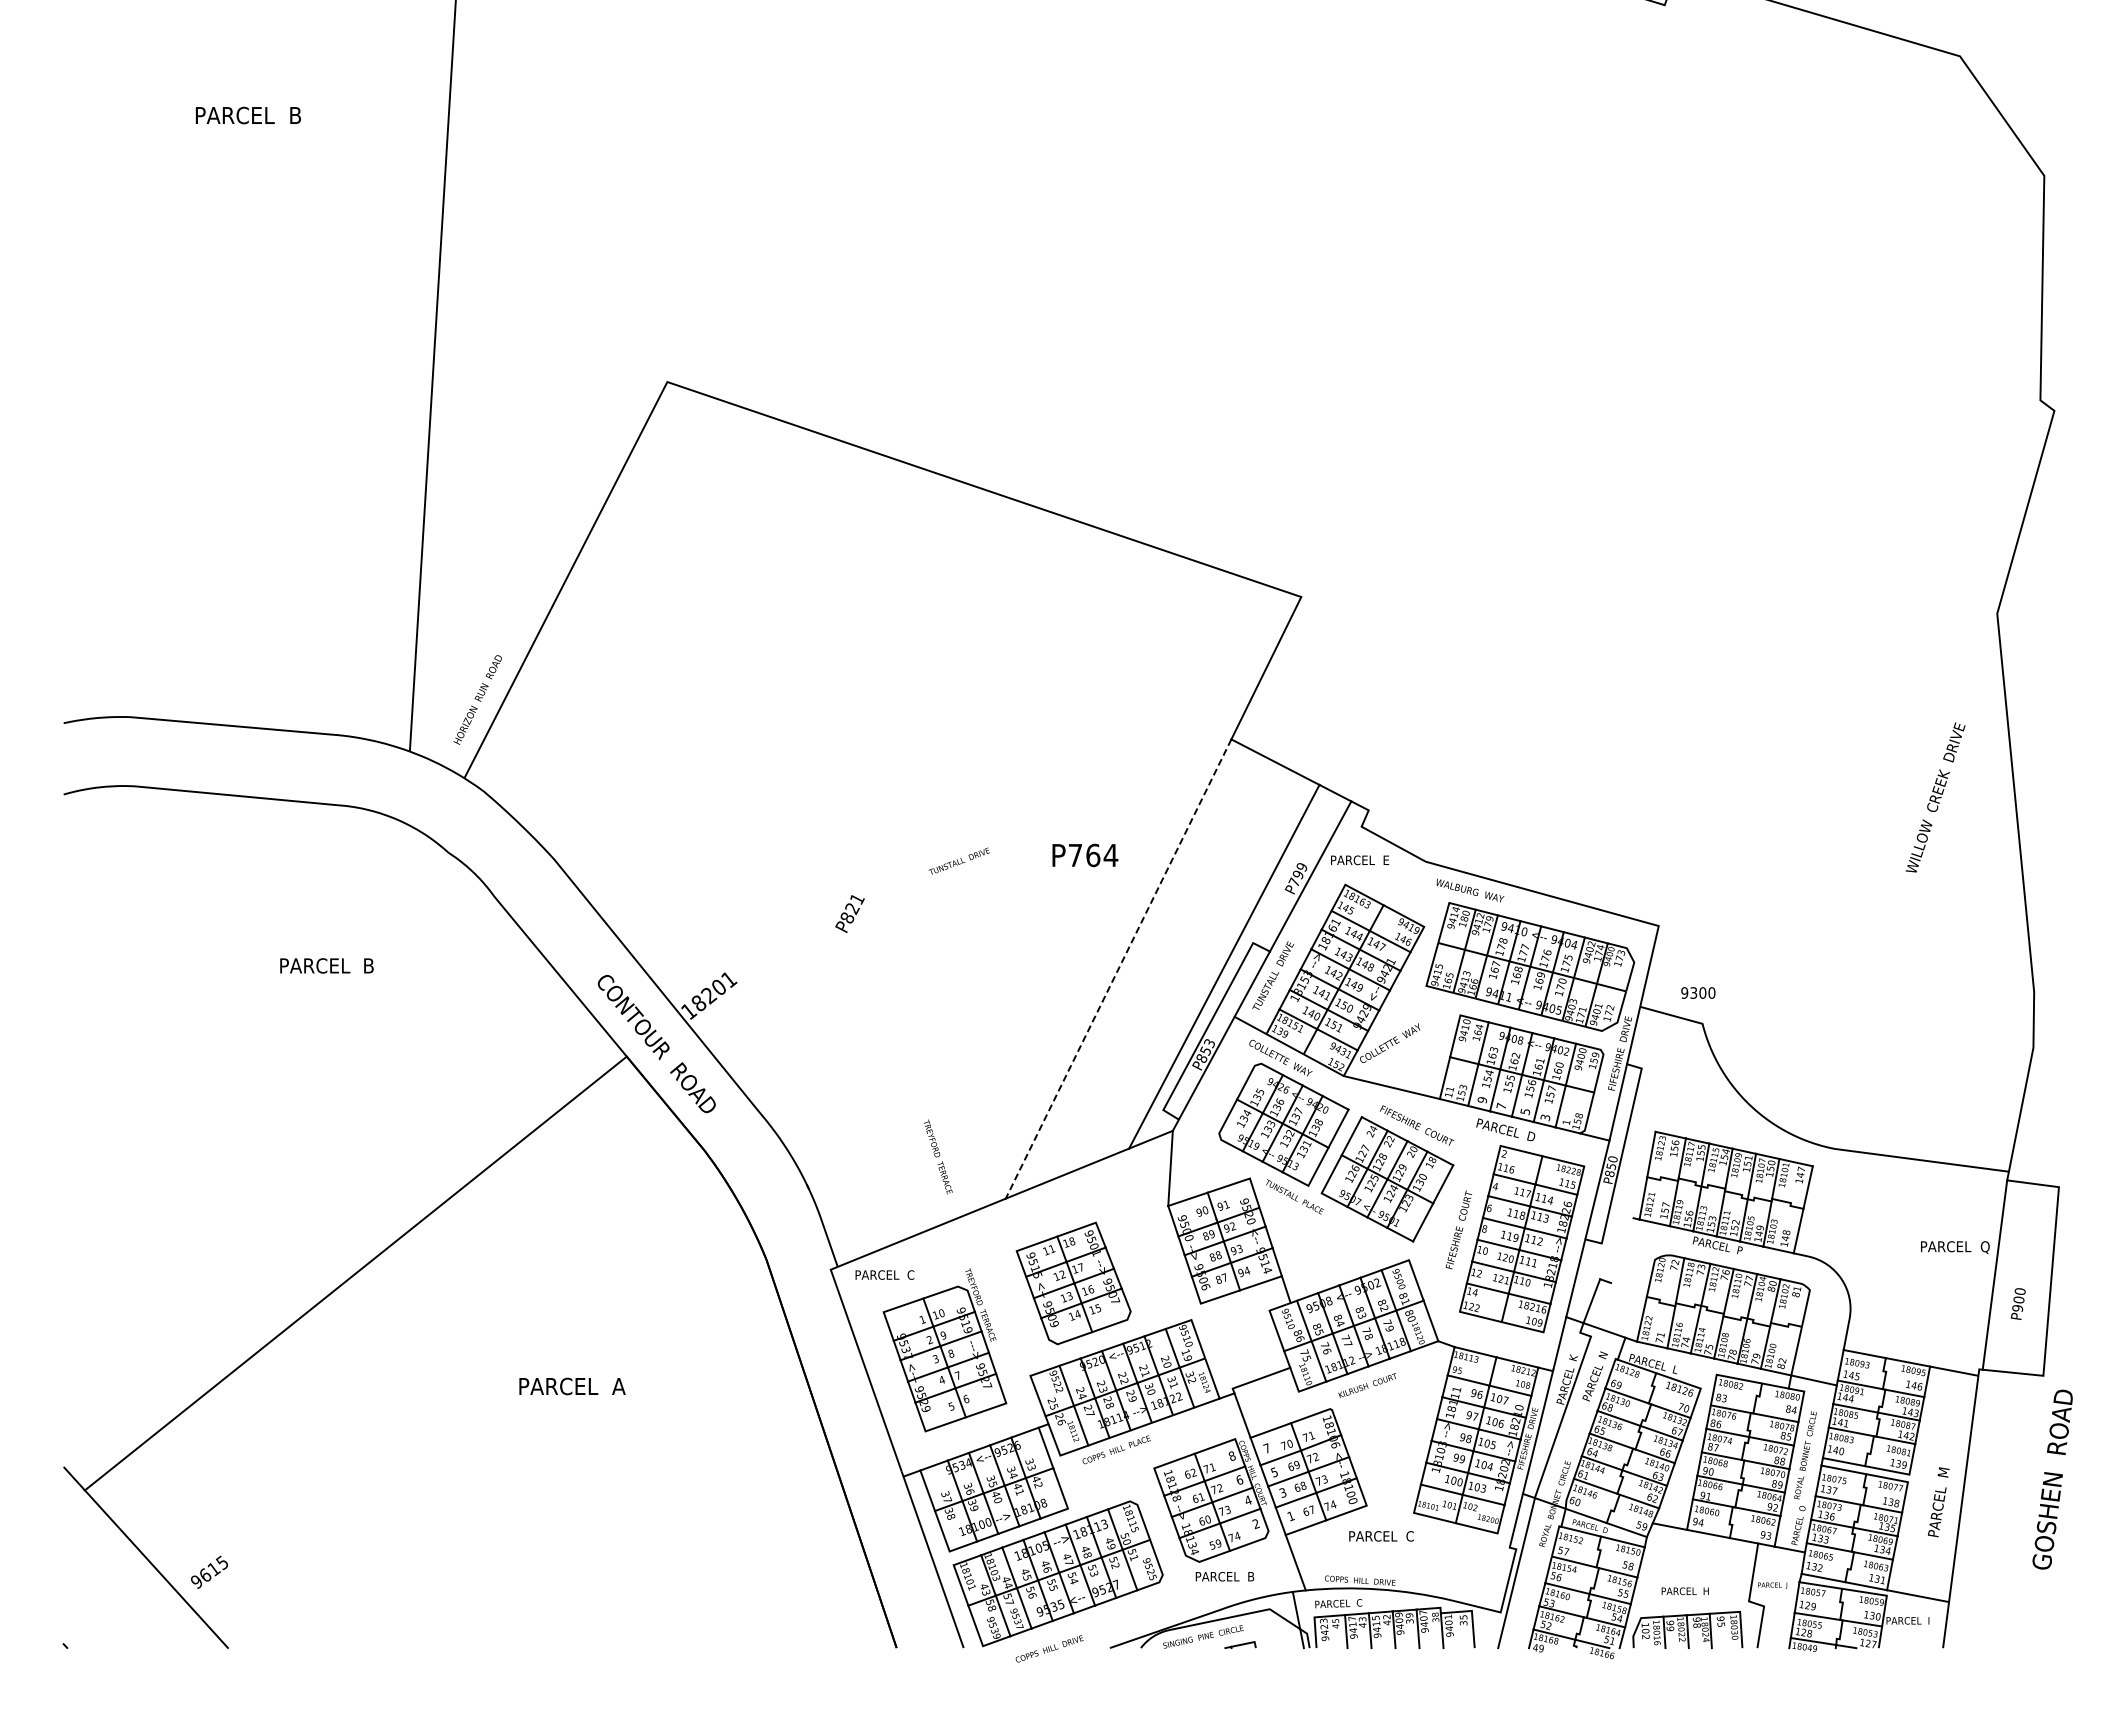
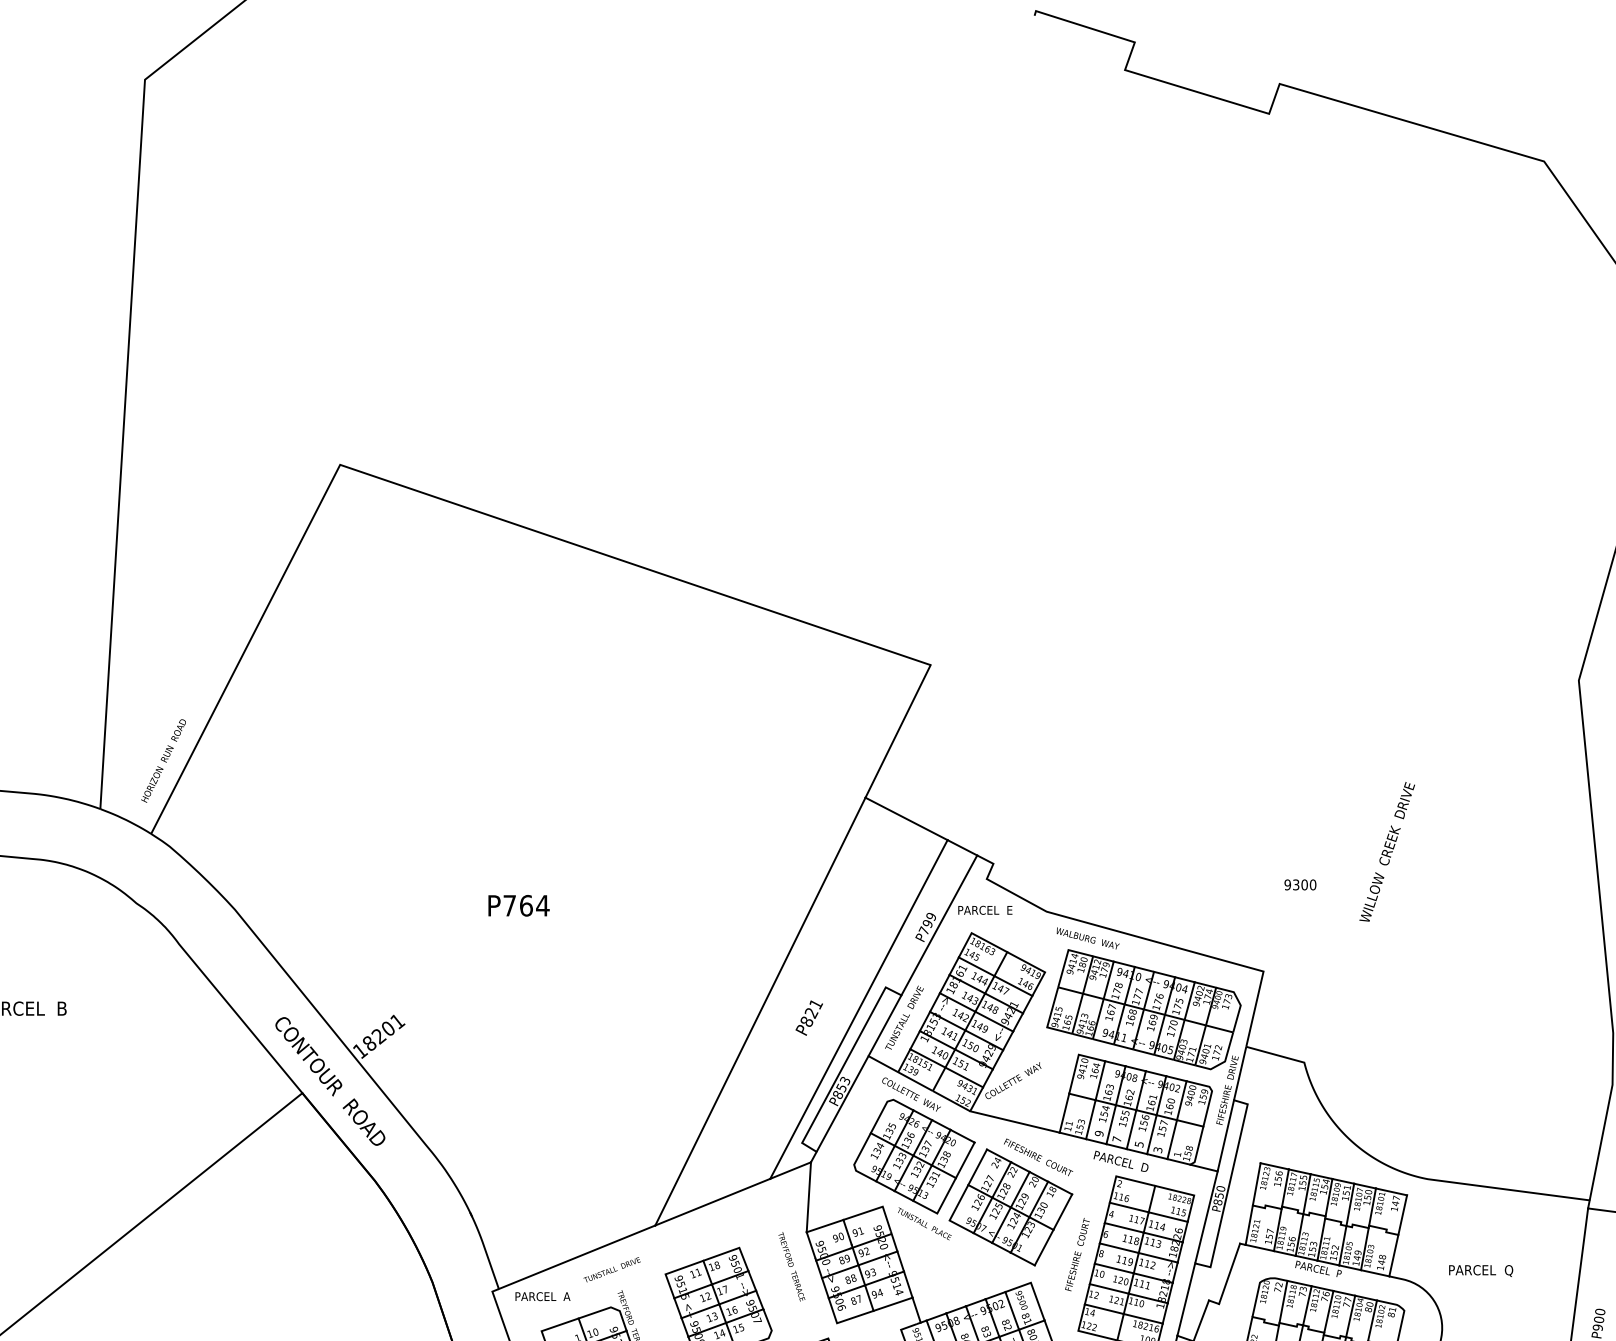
text: (1935, 797) -> (1387, 851), moved
text: (1085, 855) -> (519, 905), moved
text: (959, 860) -> (612, 1269), moved
text: (849, 913) -> (808, 1017), moved
line: (1118, 969) -> (760, 1012), dashed -> solid
text: (1698, 992) -> (1300, 884), moved
text: (938, 1156) -> (792, 1266), moved
text: (1955, 1247) -> (1481, 1270), moved
line: (1622, 1250) -> (1229, 1273), added
text: (910, 1274) -> (566, 1296), PARCEL  C -> PARCEL  A

